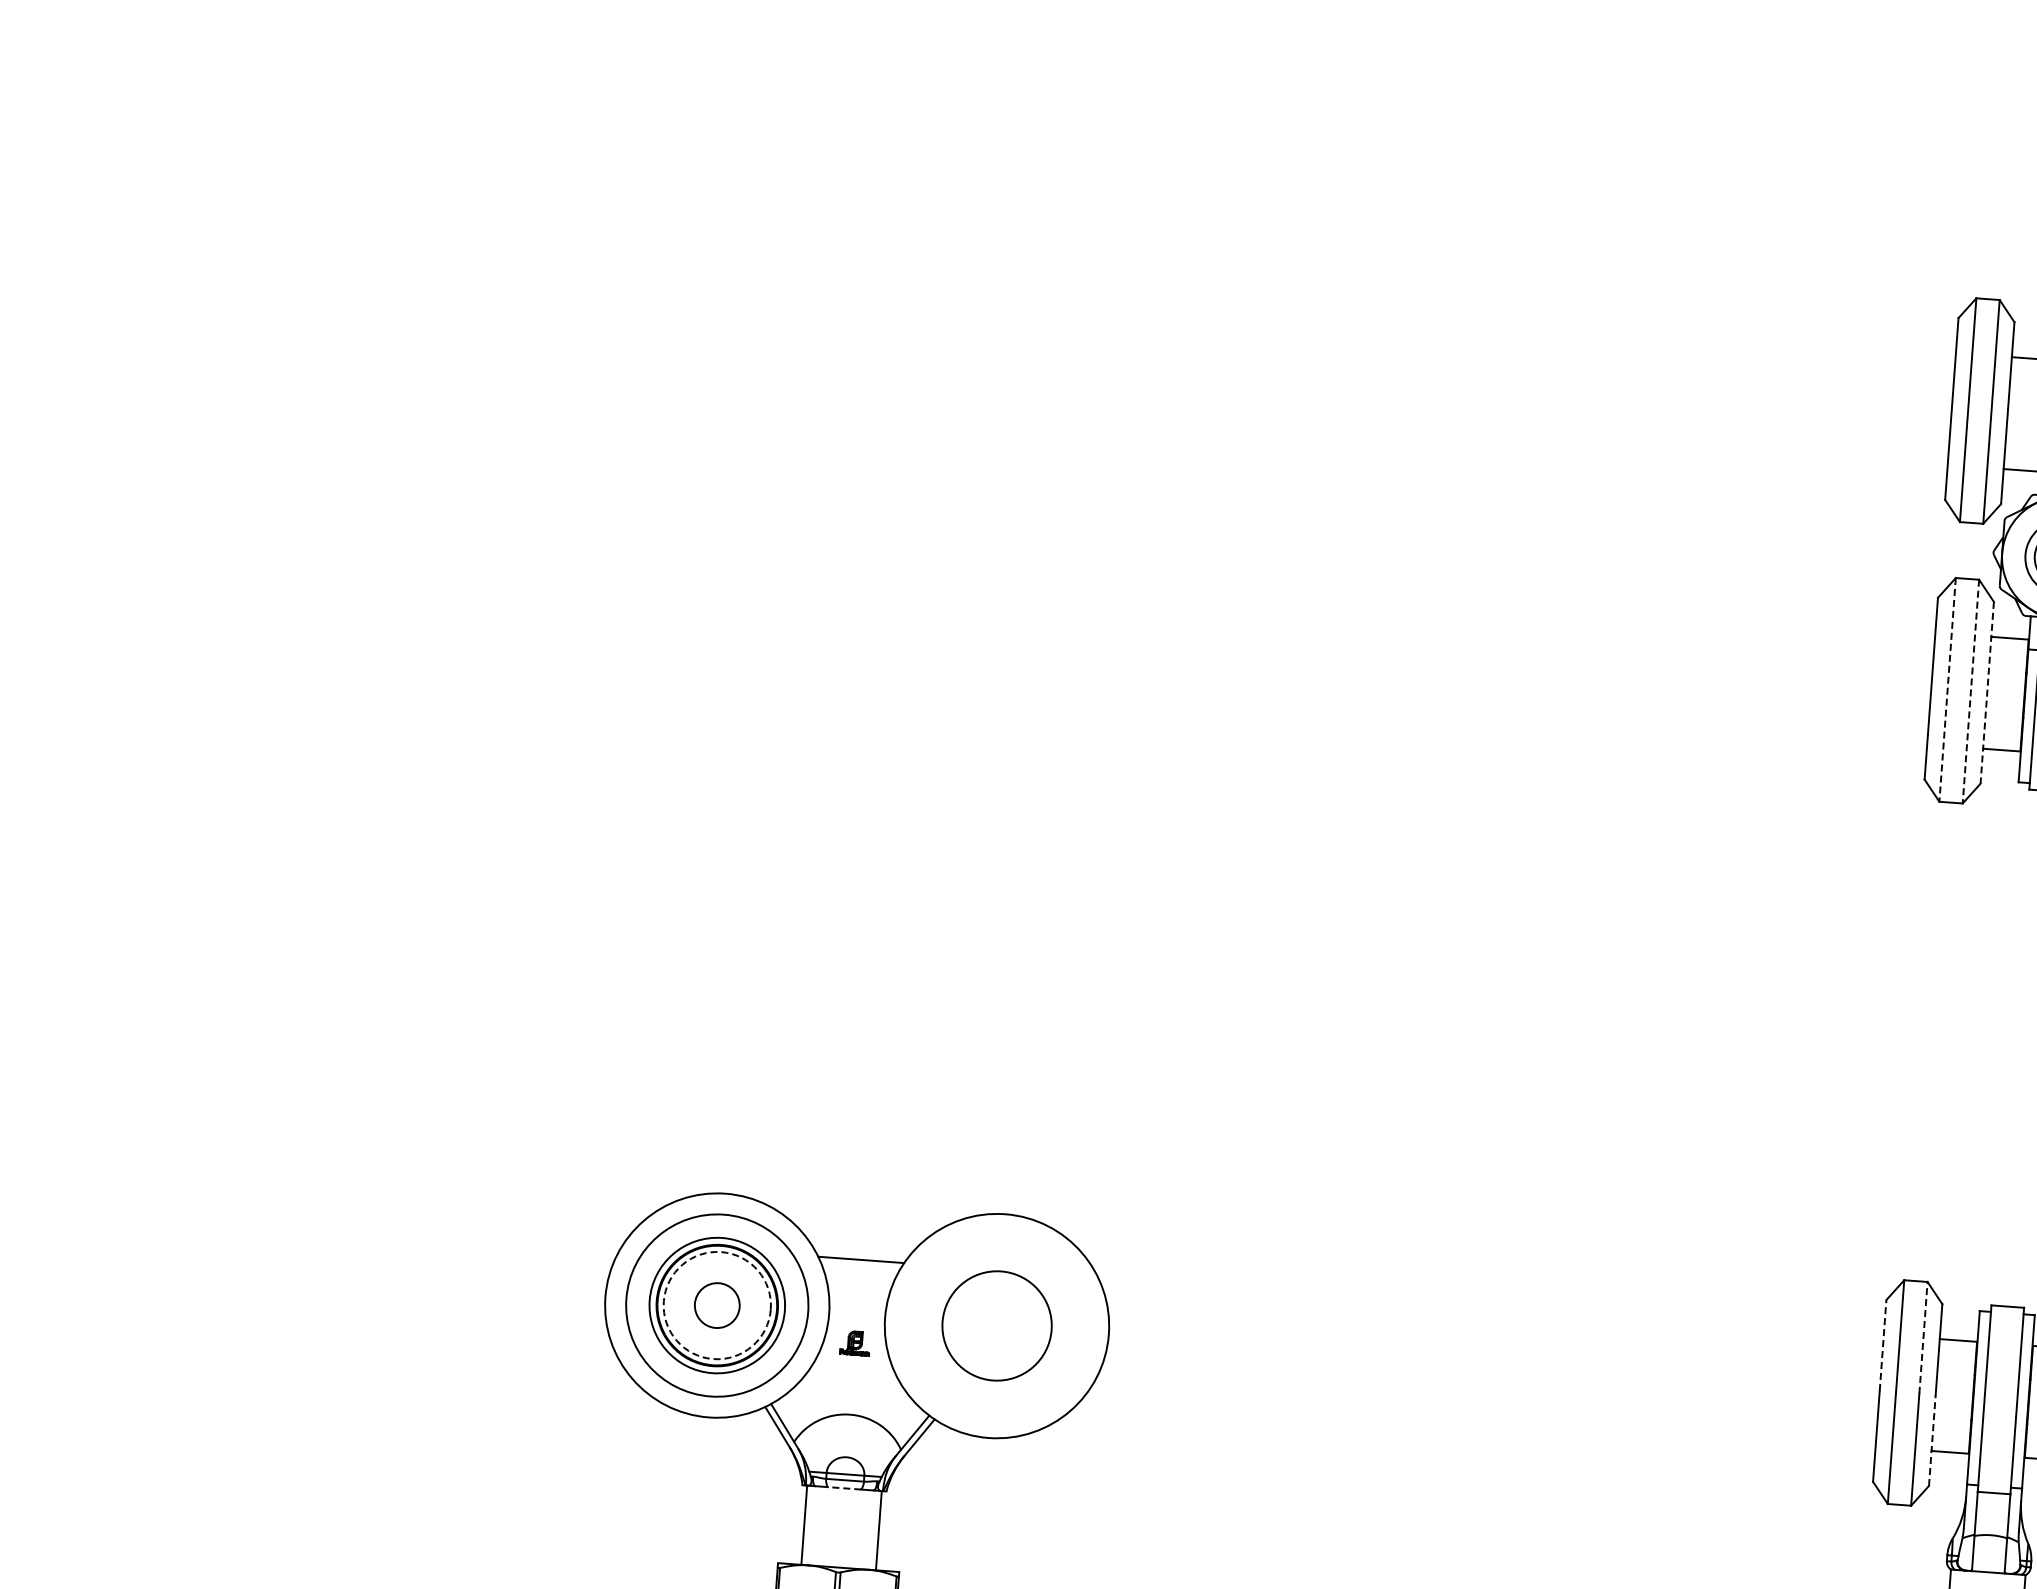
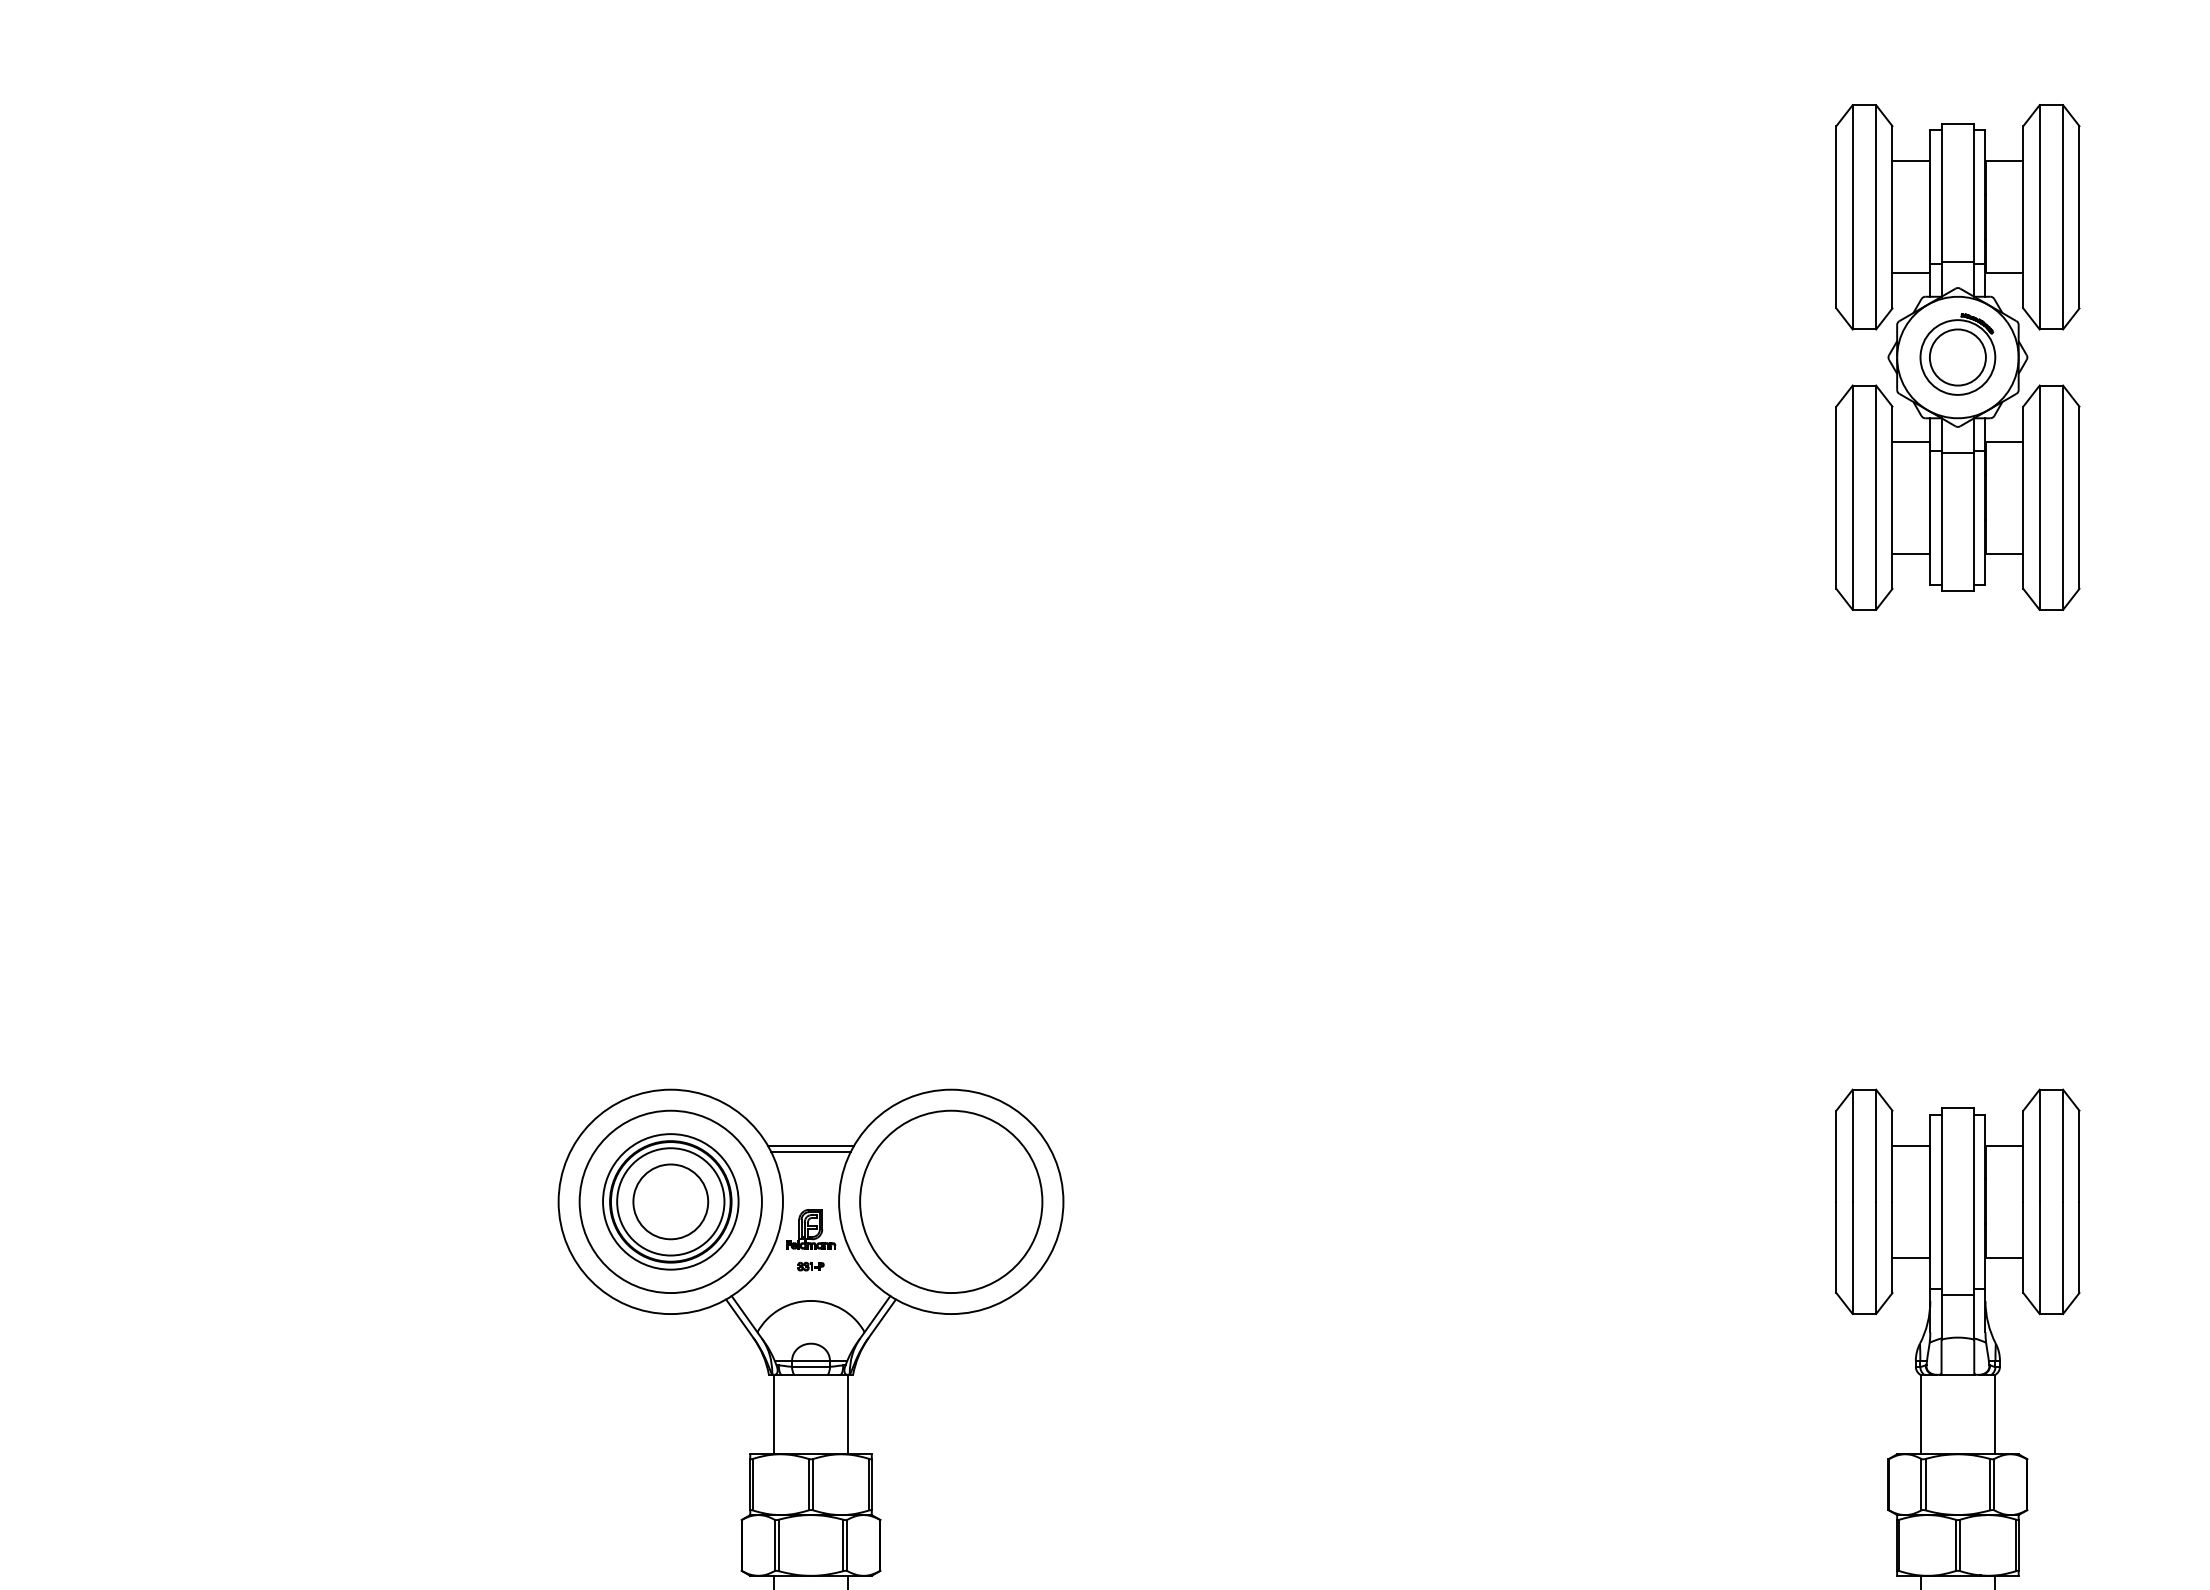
line: (1947, 690) -> (1852, 498), dashed -> solid
line: (1971, 692) -> (1876, 498), dashed -> solid
line: (1987, 693) -> (1892, 498), dashed -> solid
line: (860, 1266) -> (810, 1152), added
circle: (717, 1305) -> (670, 1201), dashed -> solid
circle: (717, 1305) -> (670, 1201), size x1.67
circle: (997, 1325) -> (951, 1201), size x1.67
line: (1923, 1337) -> (1876, 1145), dashed -> solid
part: (855, 1343) -> (811, 1229), size x1.67
line: (1883, 1345) -> (1836, 1156), dashed -> solid
part: (851, 1380) -> (810, 1266), added
line: (1932, 1440) -> (1892, 1247), dashed -> solid
line: (844, 1488) -> (811, 1374), dashed -> solid

